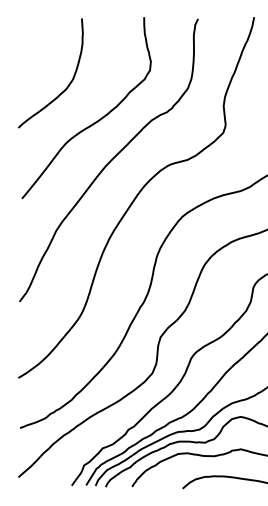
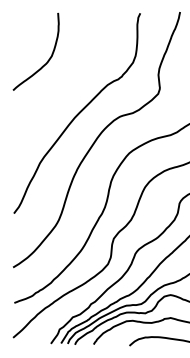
curve: (95, 120) -> (67, 85), removed

